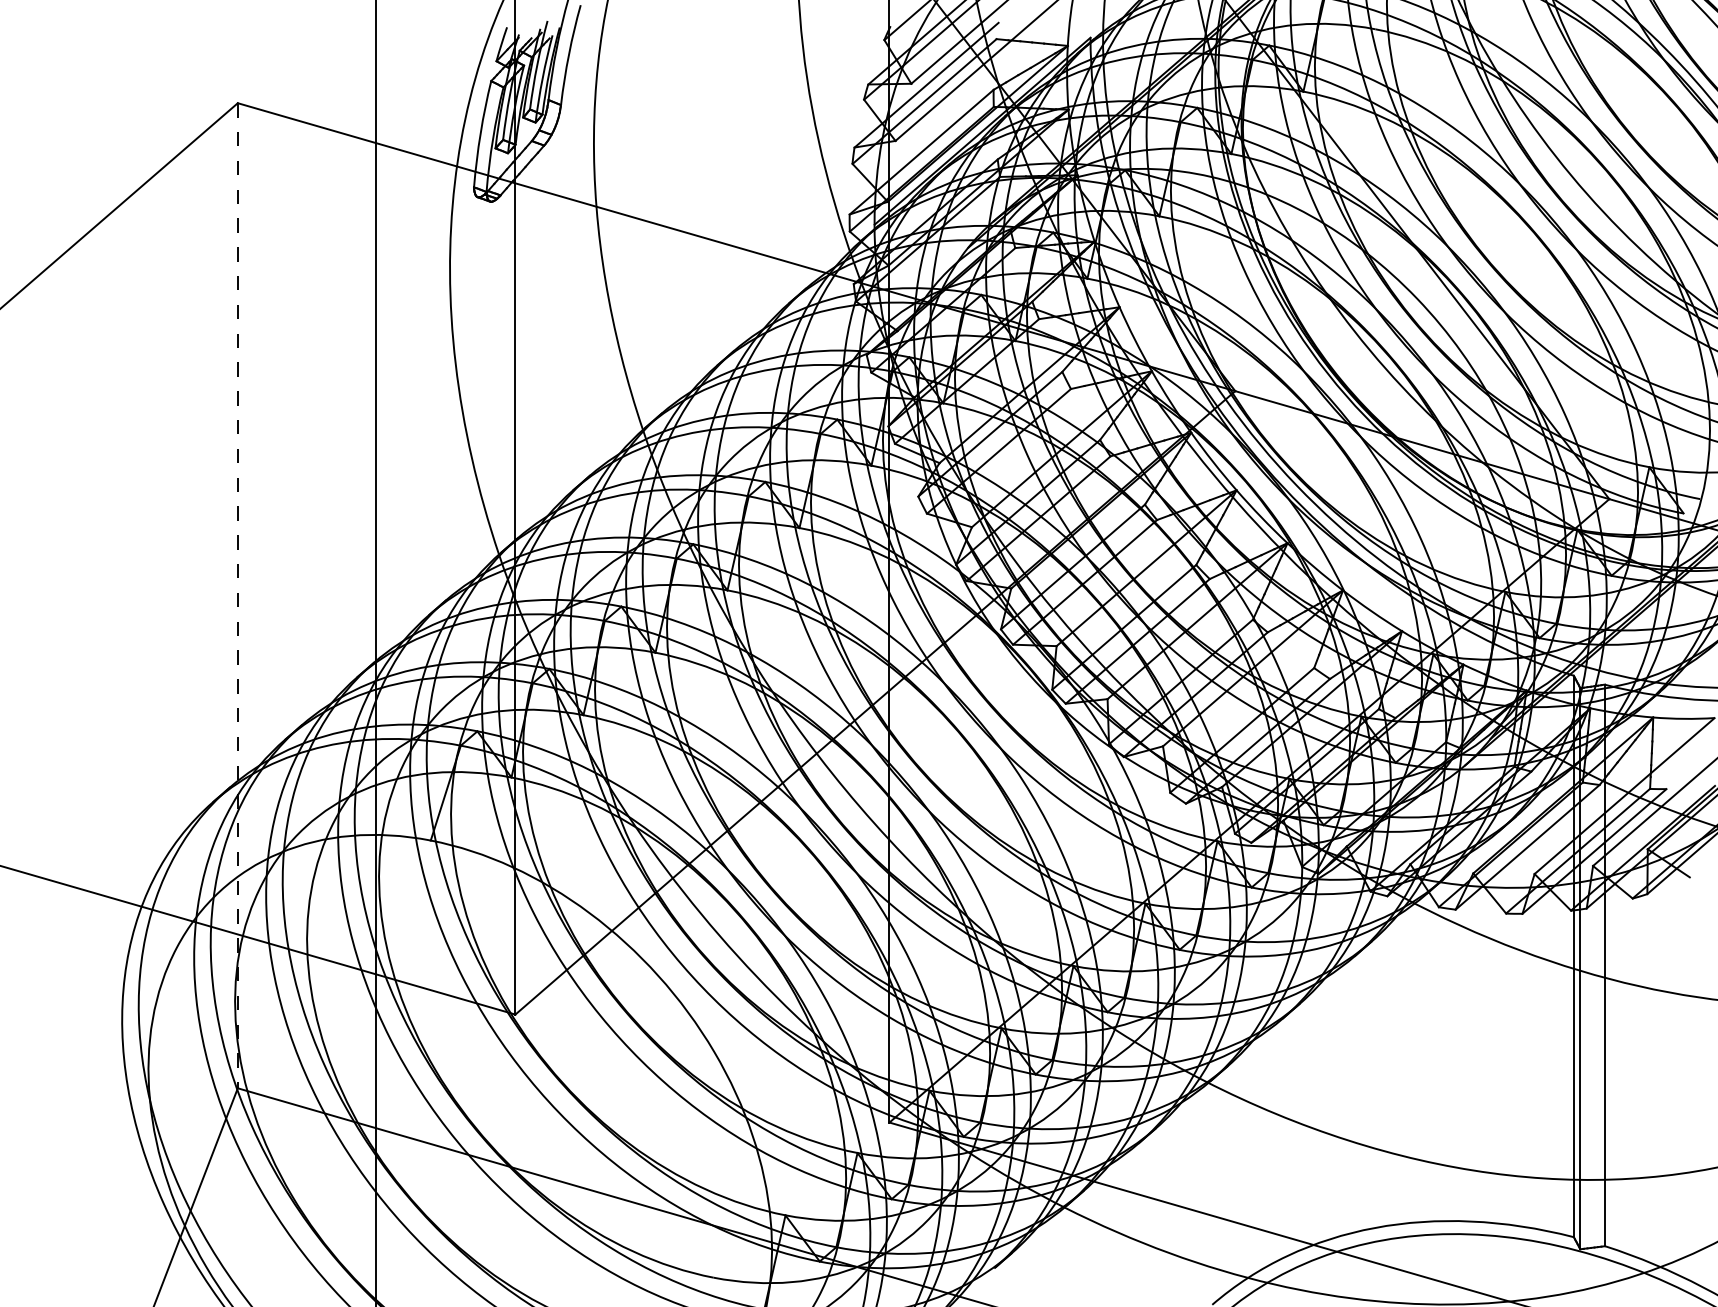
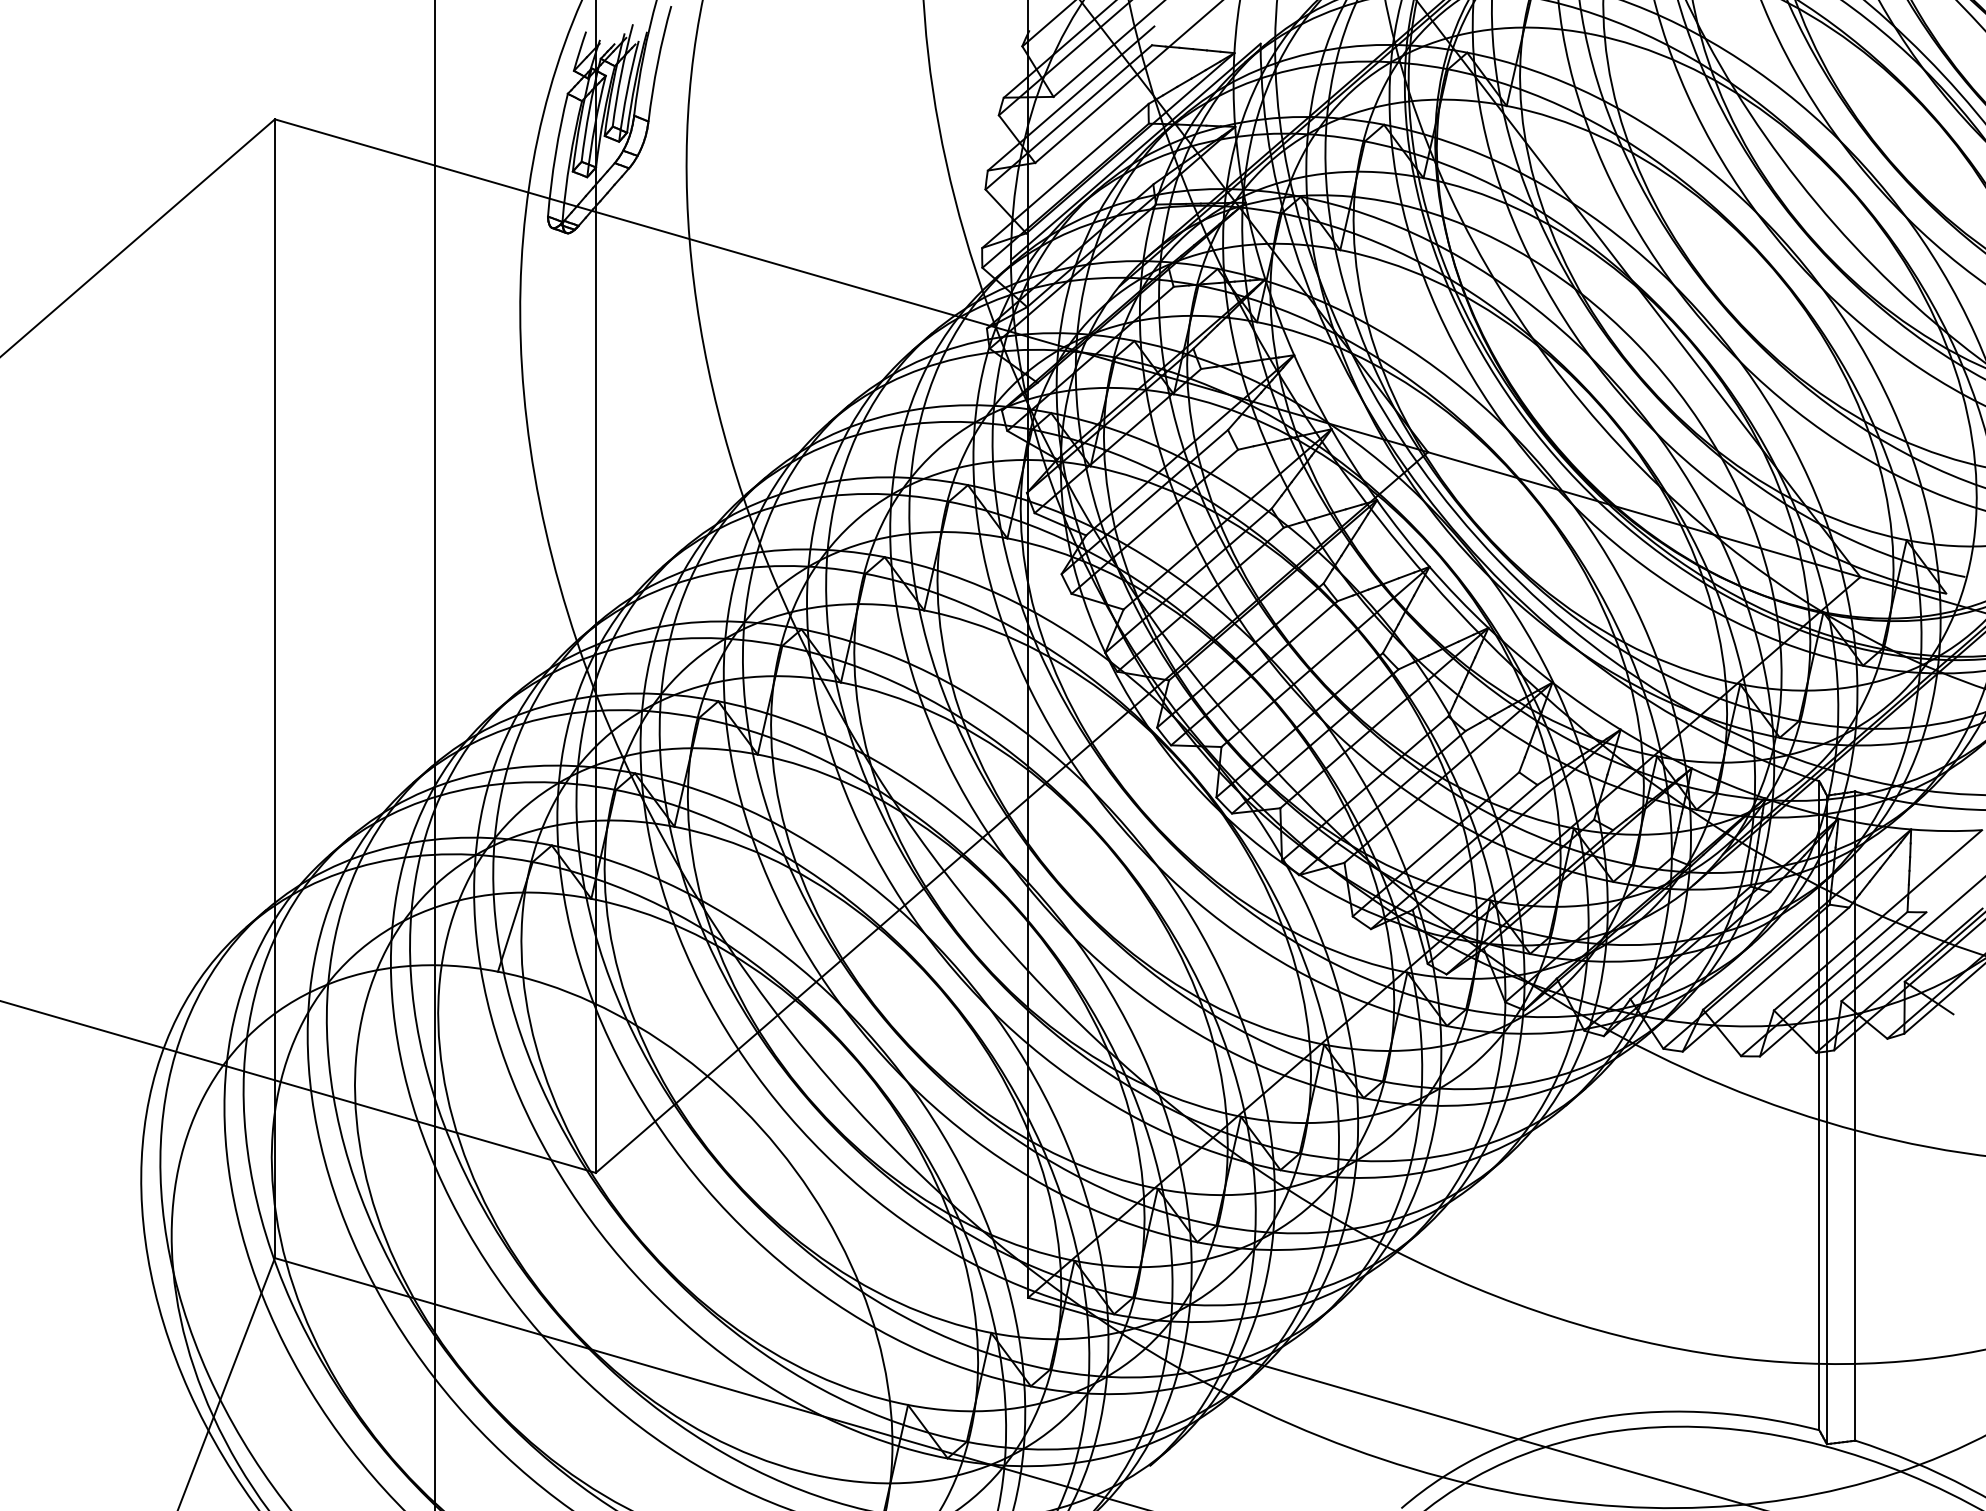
line: (237, 595) -> (274, 688), dashed -> solid

